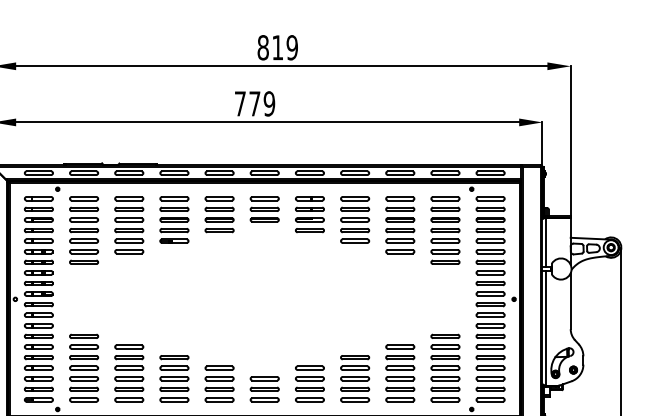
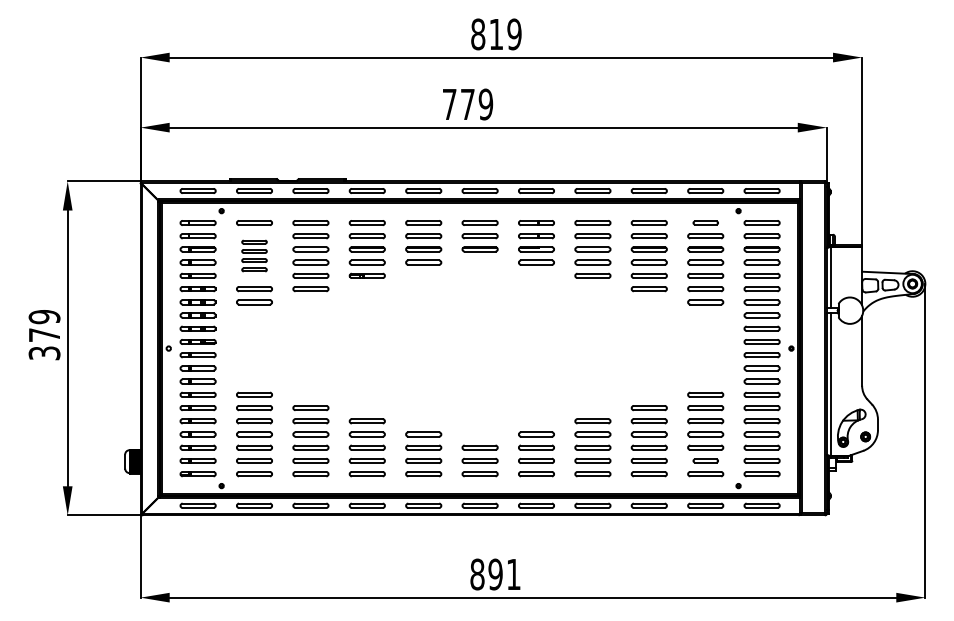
part: (445, 198) -> (705, 222), size x0.7
part: (84, 224) -> (254, 255), size x0.7
part: (445, 389) -> (705, 460), size x0.7

